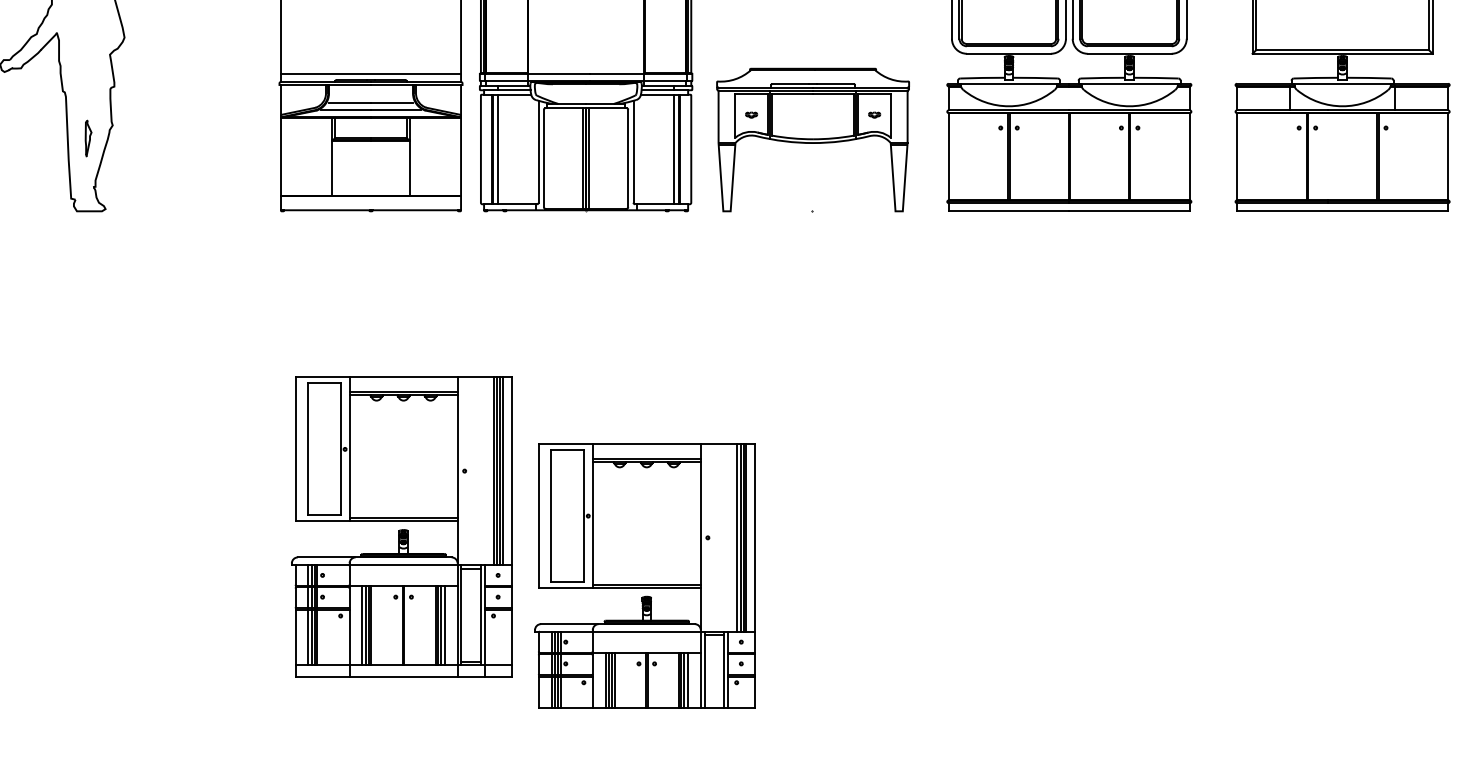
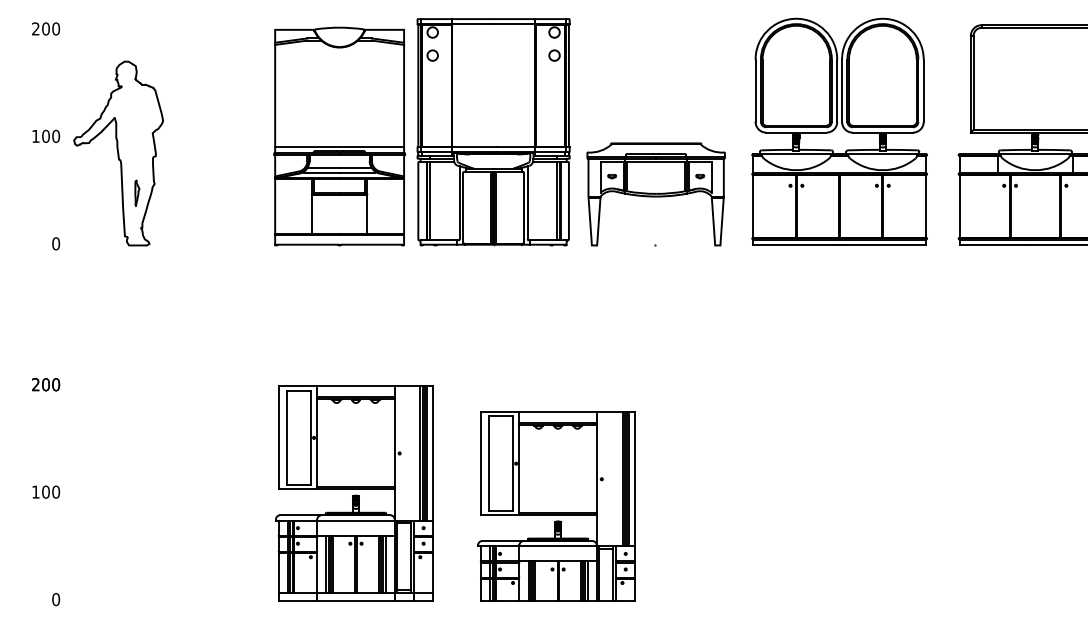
part: (401, 527) -> (354, 493), moved
part: (644, 575) -> (556, 506), moved

